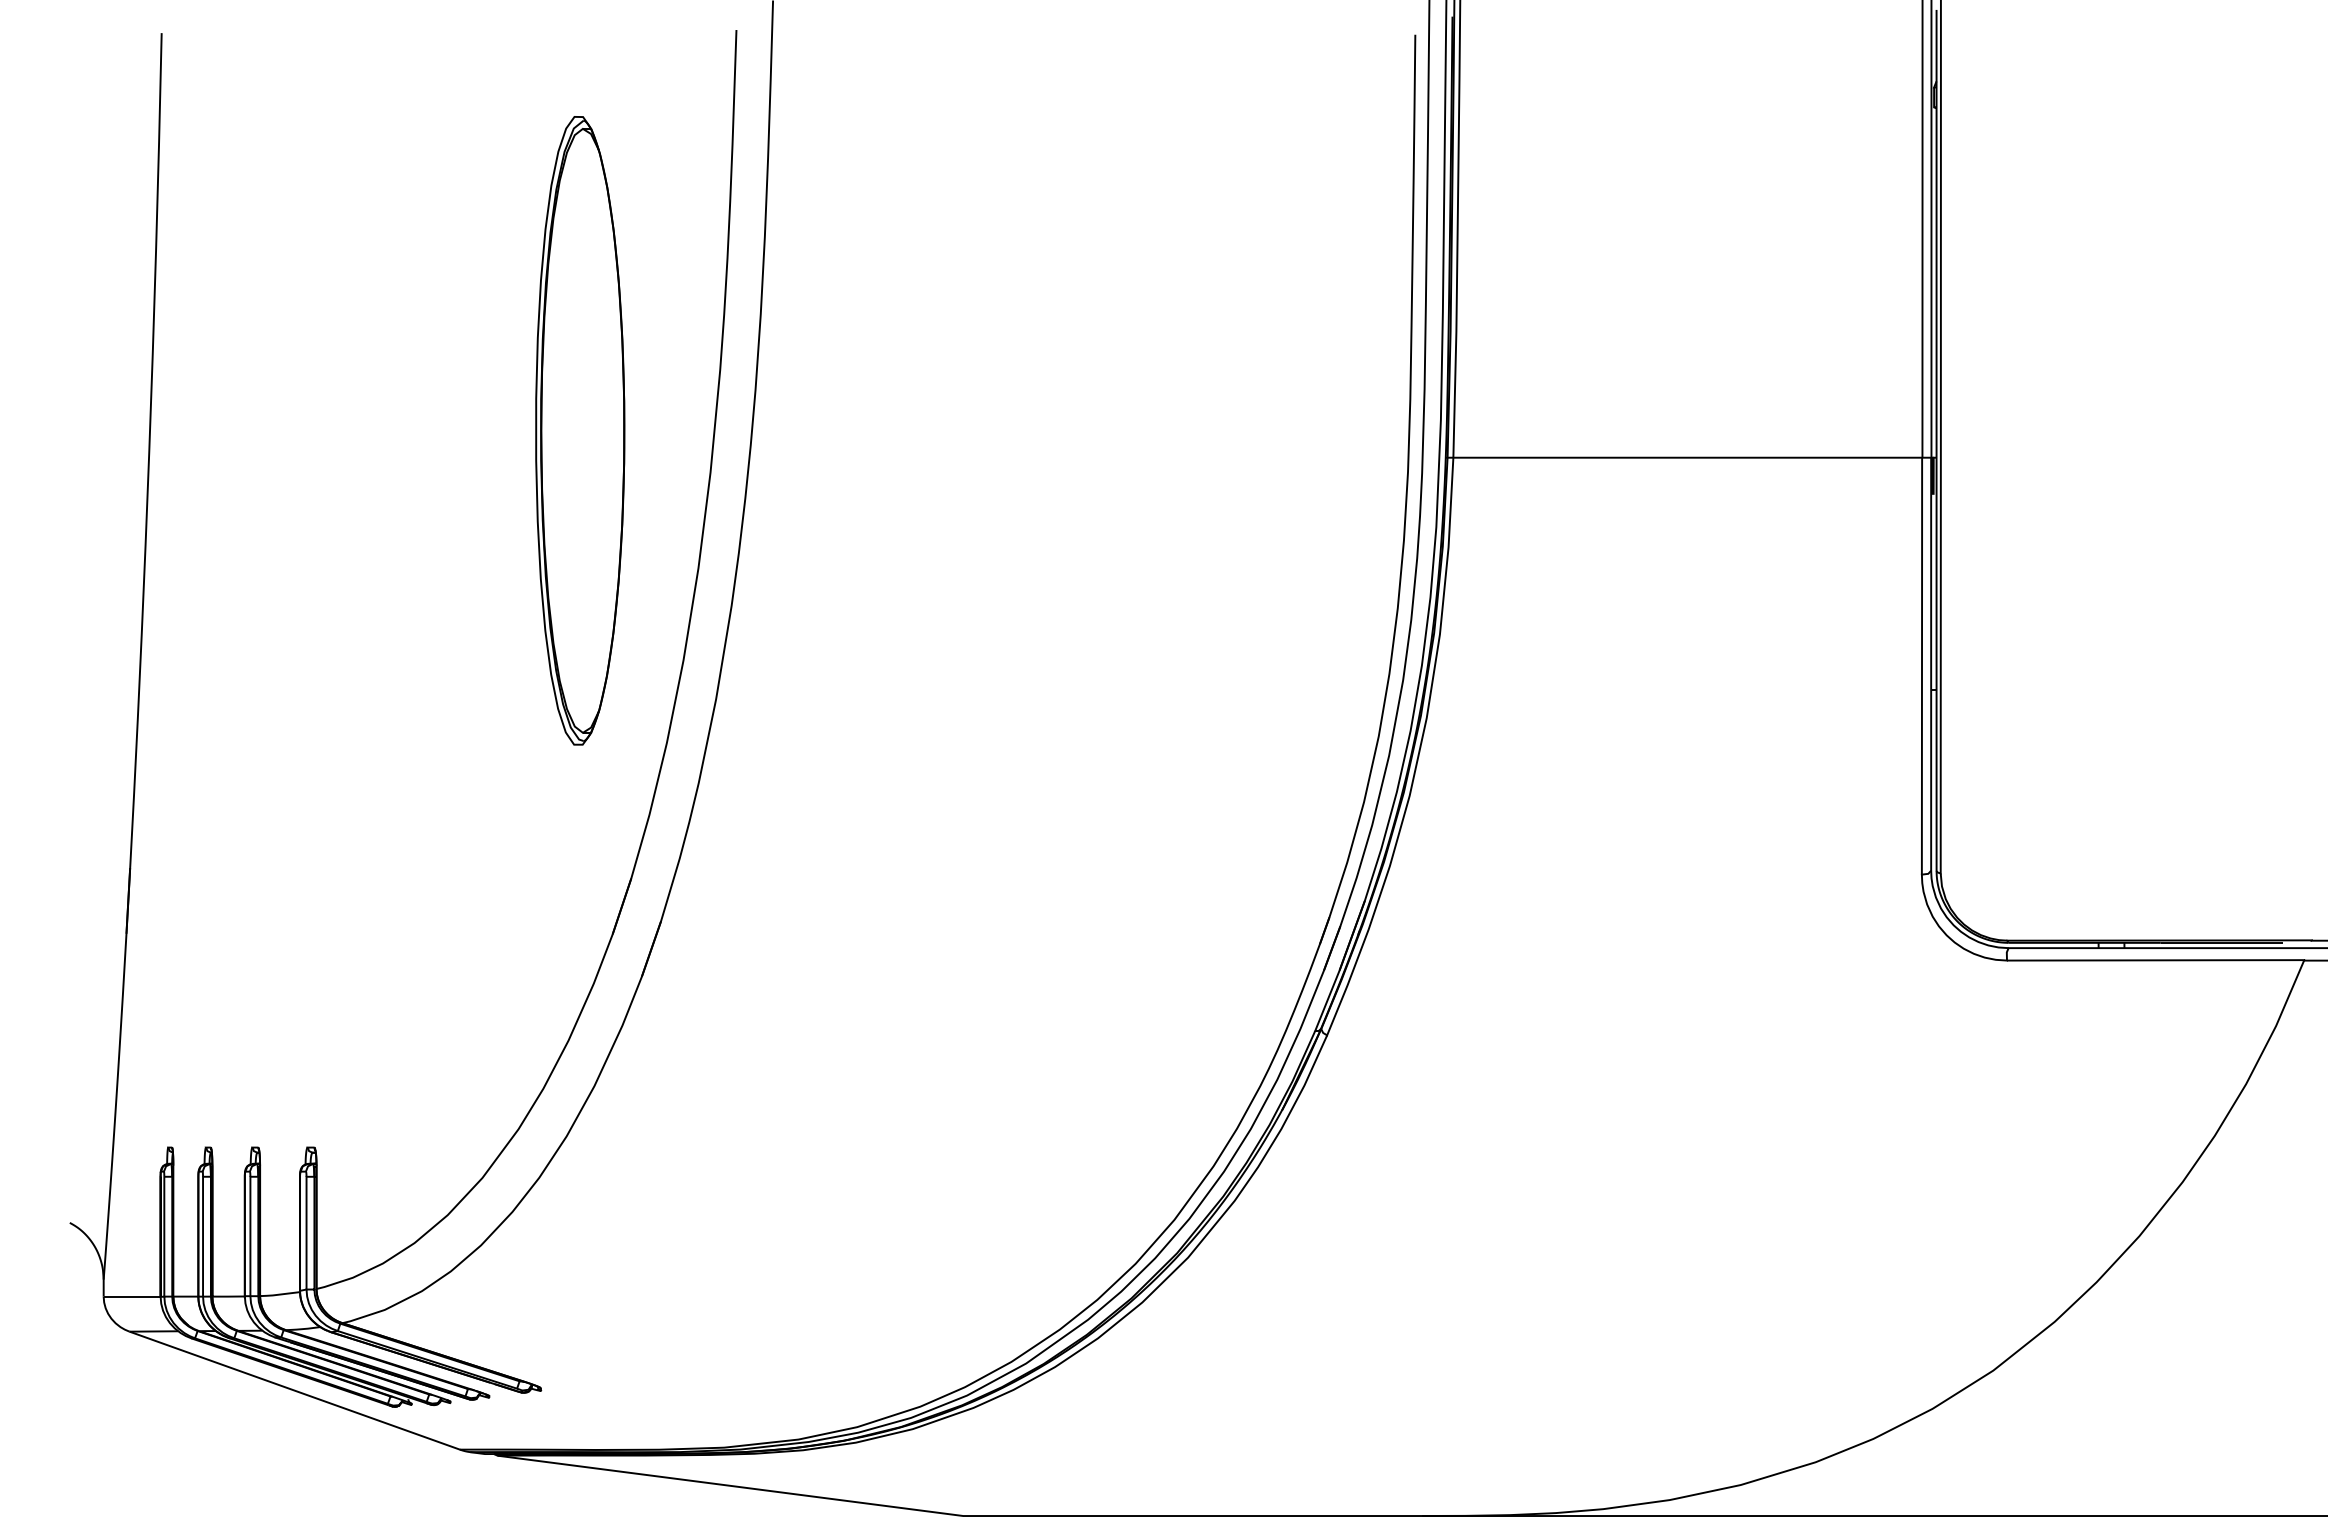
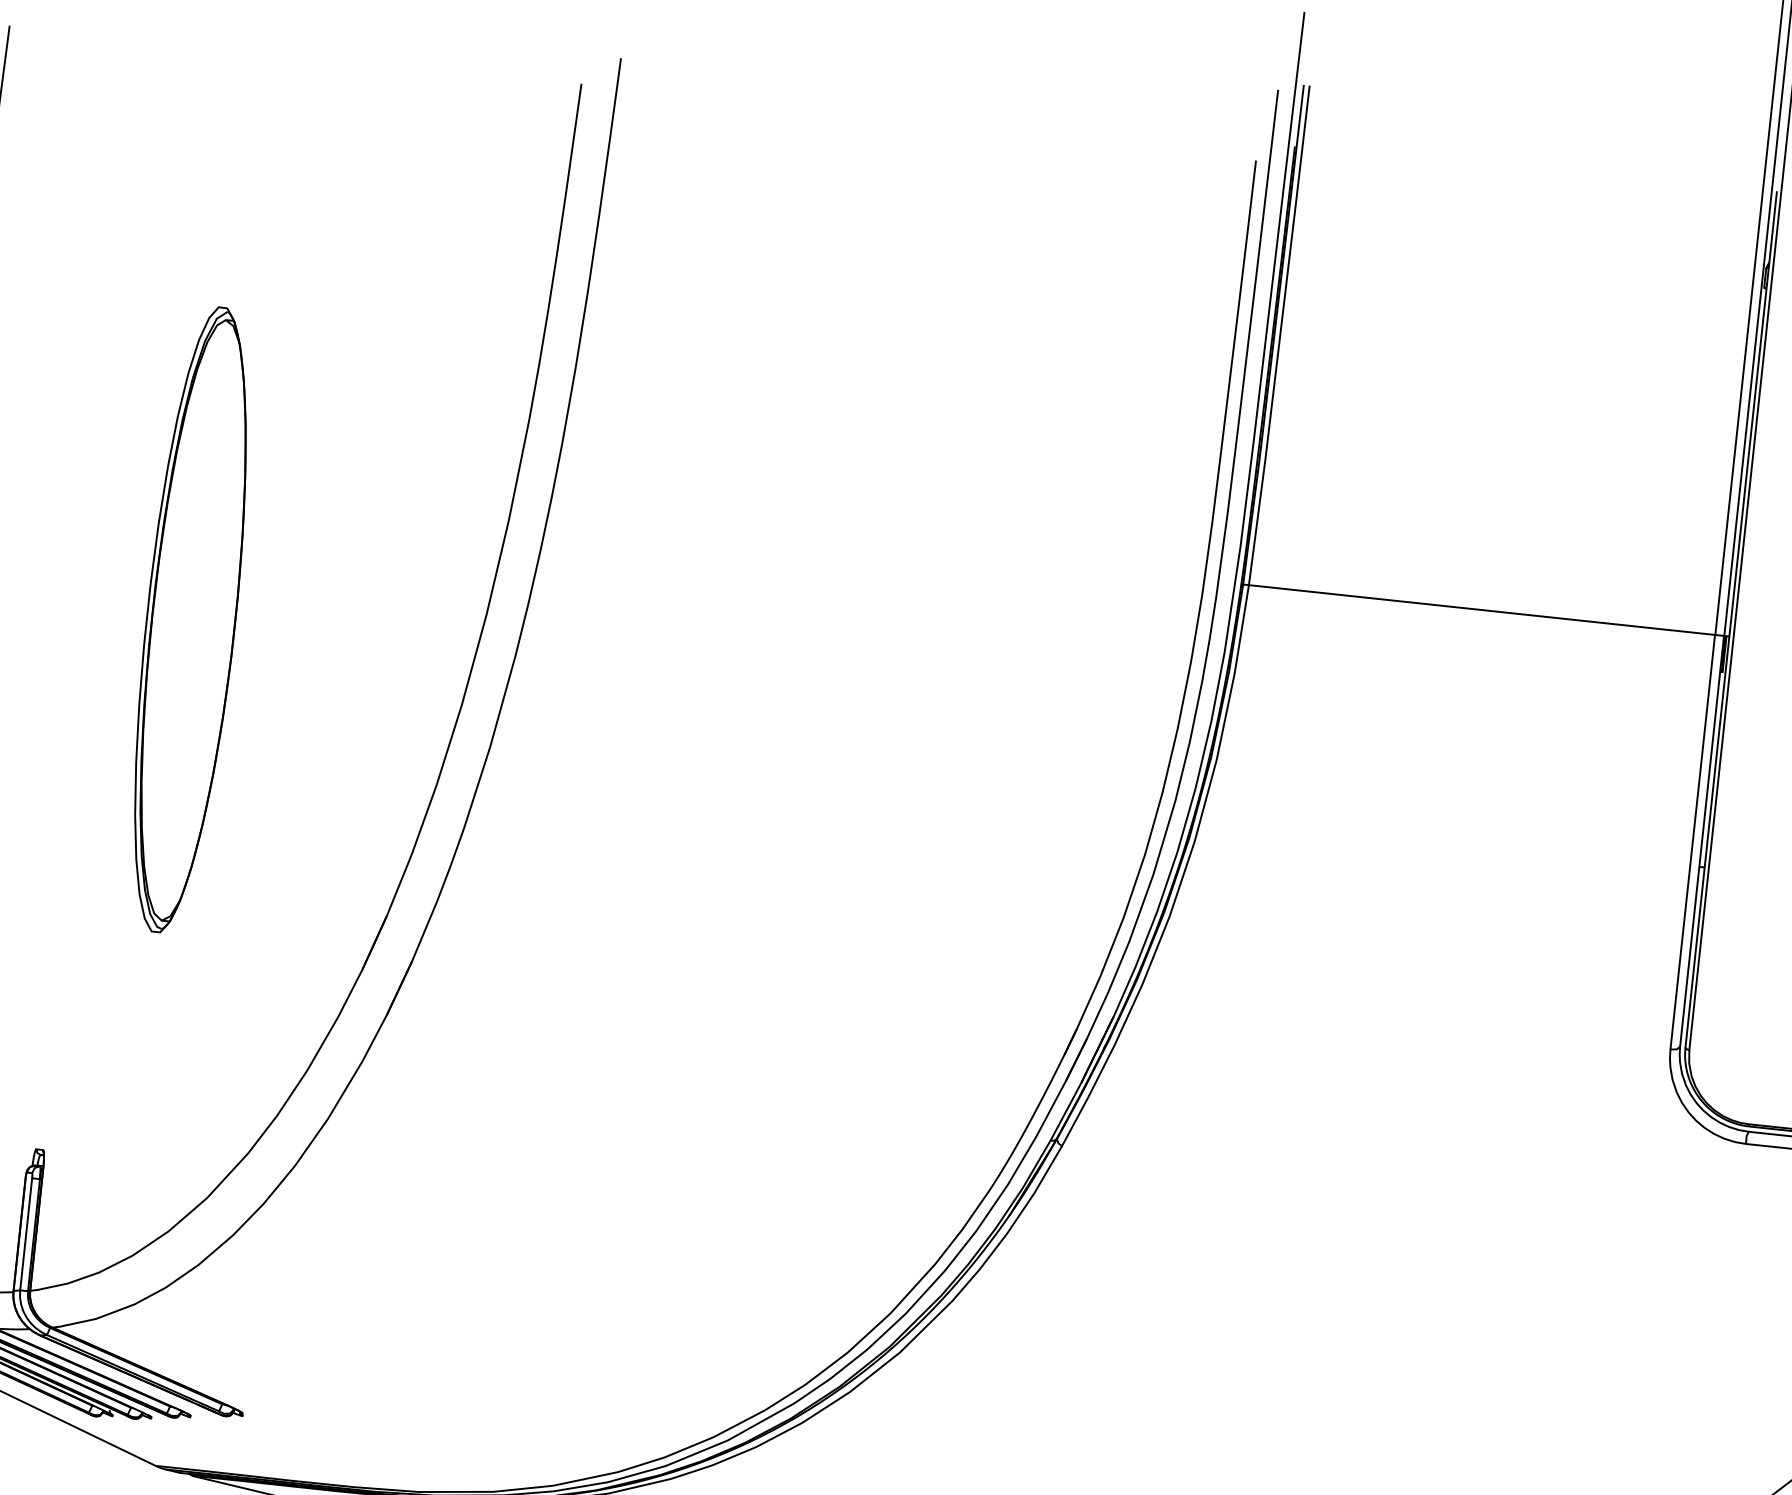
part: (580, 430) -> (191, 619), moved

